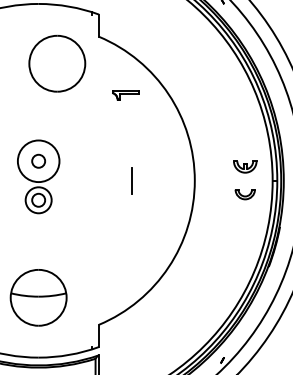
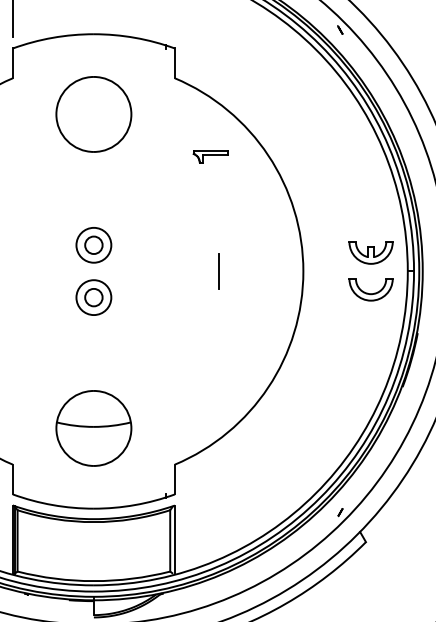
part: (57, 63) -> (93, 114), moved
circle: (38, 160) -> (93, 244), size x0.62
part: (244, 166) -> (370, 252), size x1.43
part: (244, 194) -> (370, 289), size x1.67

